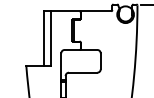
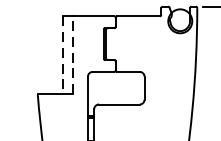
line: (50, 37) -> (72, 54), solid -> dashed
line: (43, 38) -> (62, 55), solid -> dashed

